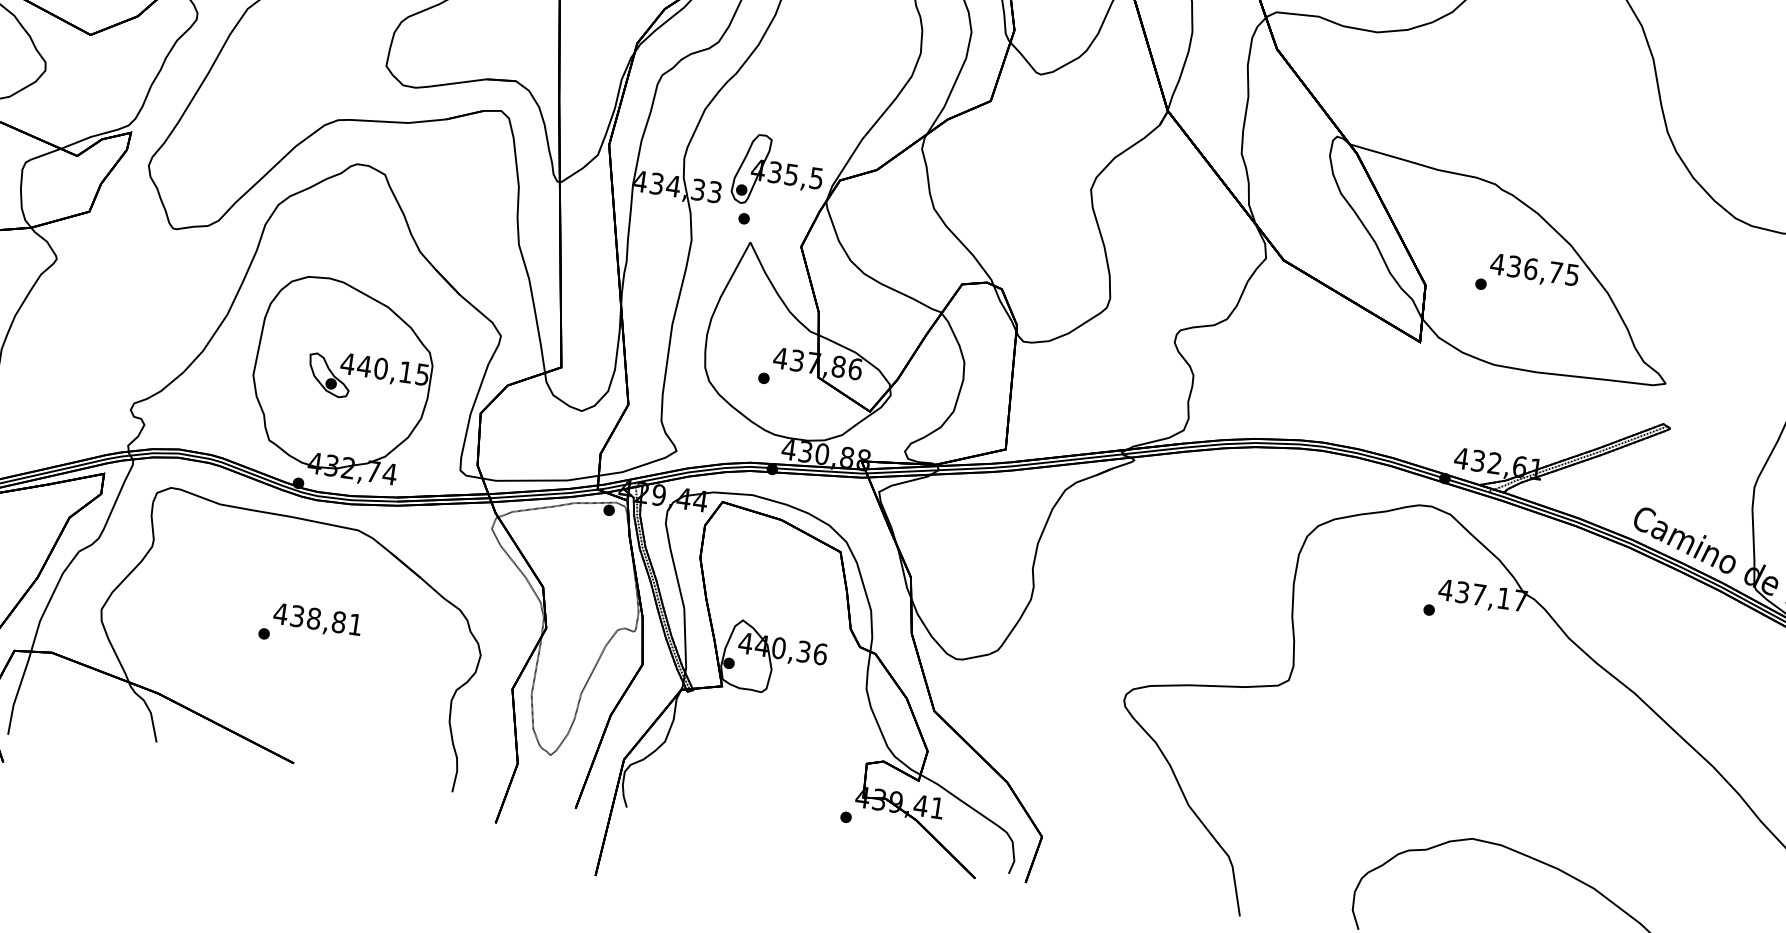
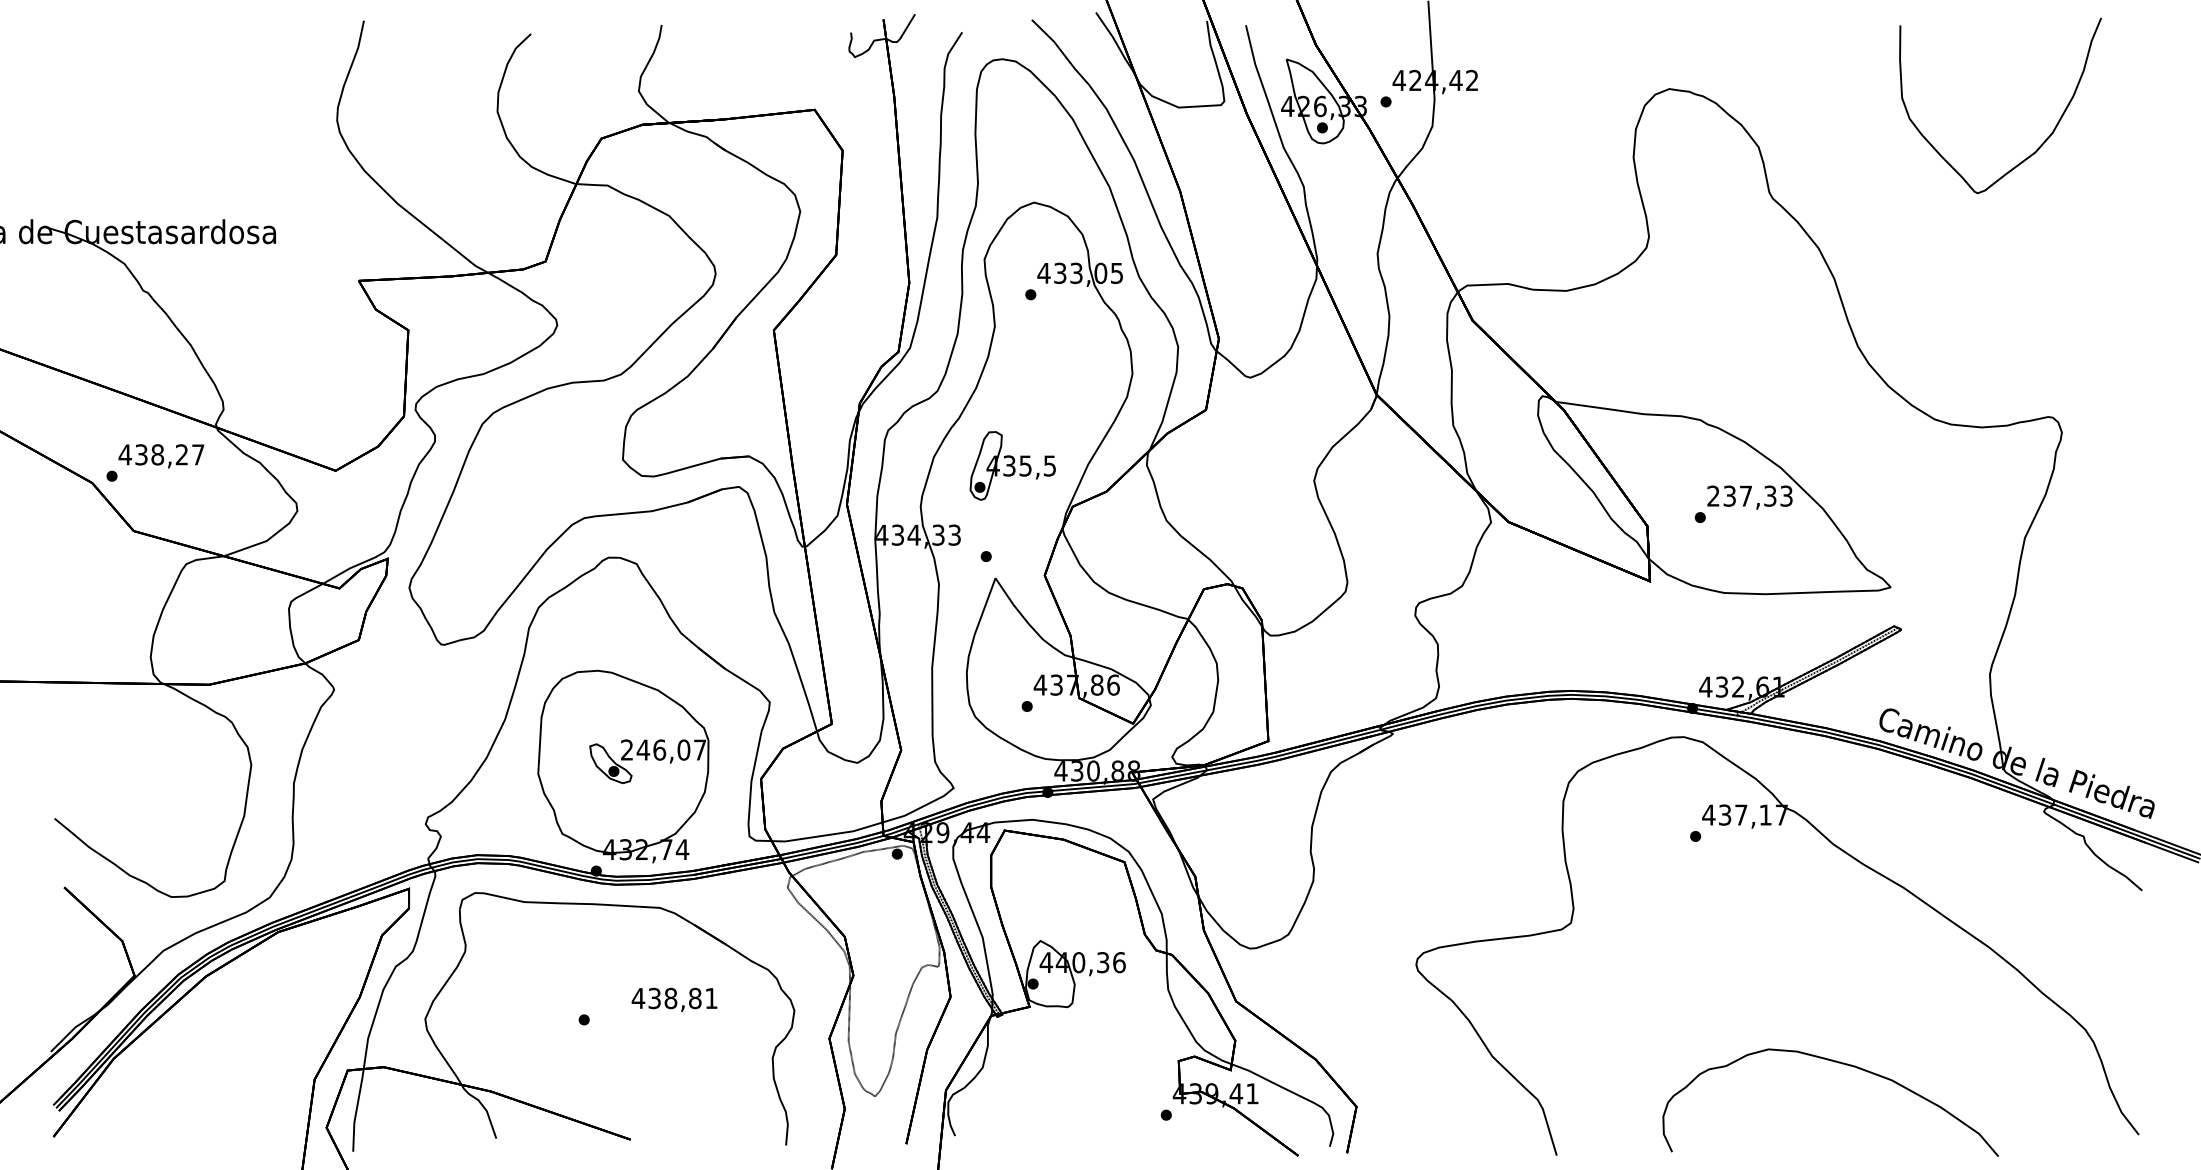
part: (778, 172) -> (1012, 465), moved
text: (1534, 268) -> (1749, 495), 436,75 -> 237,33
text: (385, 368) -> (663, 749), 440,15 -> 246,07
text: (317, 620) -> (674, 999), moved

